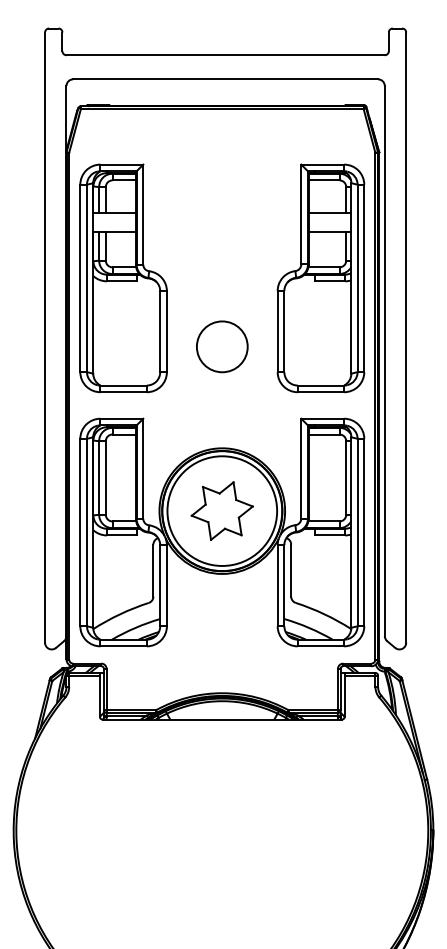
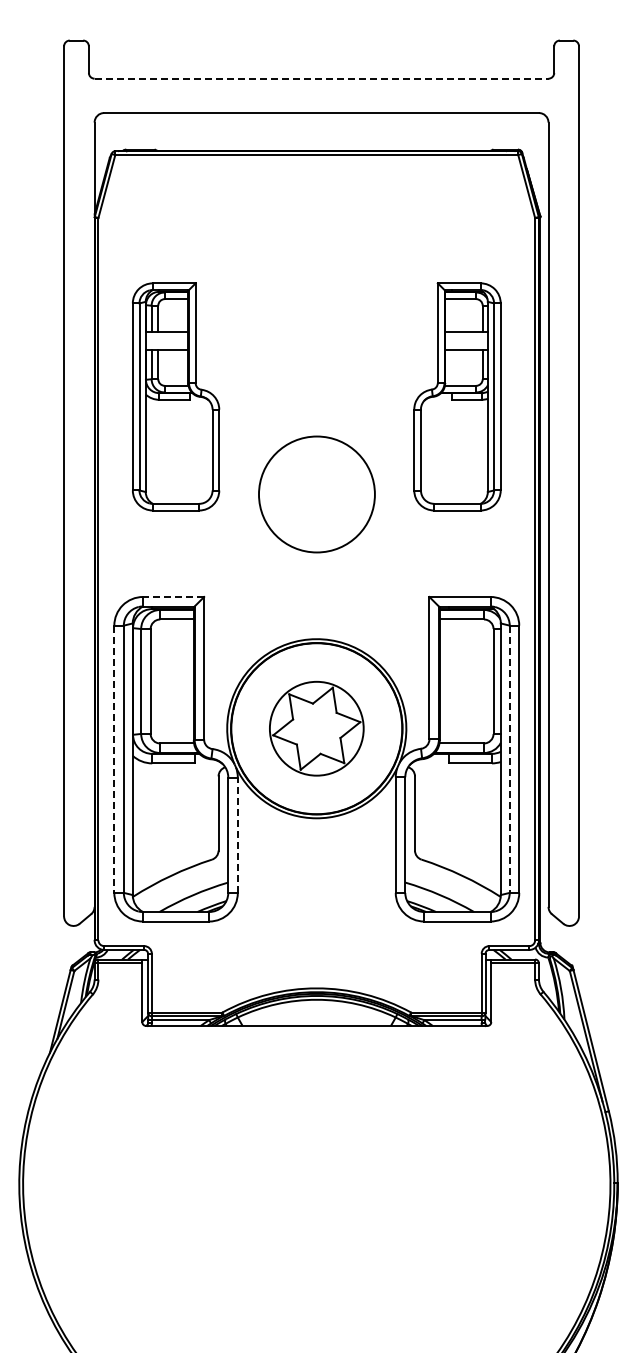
line: (225, 55) -> (321, 78), solid -> dashed
part: (123, 278) -> (175, 396), size x0.7
part: (320, 278) -> (457, 396), size x0.7
circle: (222, 346) -> (316, 494), size x1.6
line: (121, 418) -> (173, 596), solid -> dashed
circle: (222, 510) -> (316, 728), size x0.6
line: (80, 532) -> (114, 759), solid -> dashed
line: (357, 532) -> (509, 759), solid -> dashed
line: (166, 586) -> (237, 835), solid -> dashed

